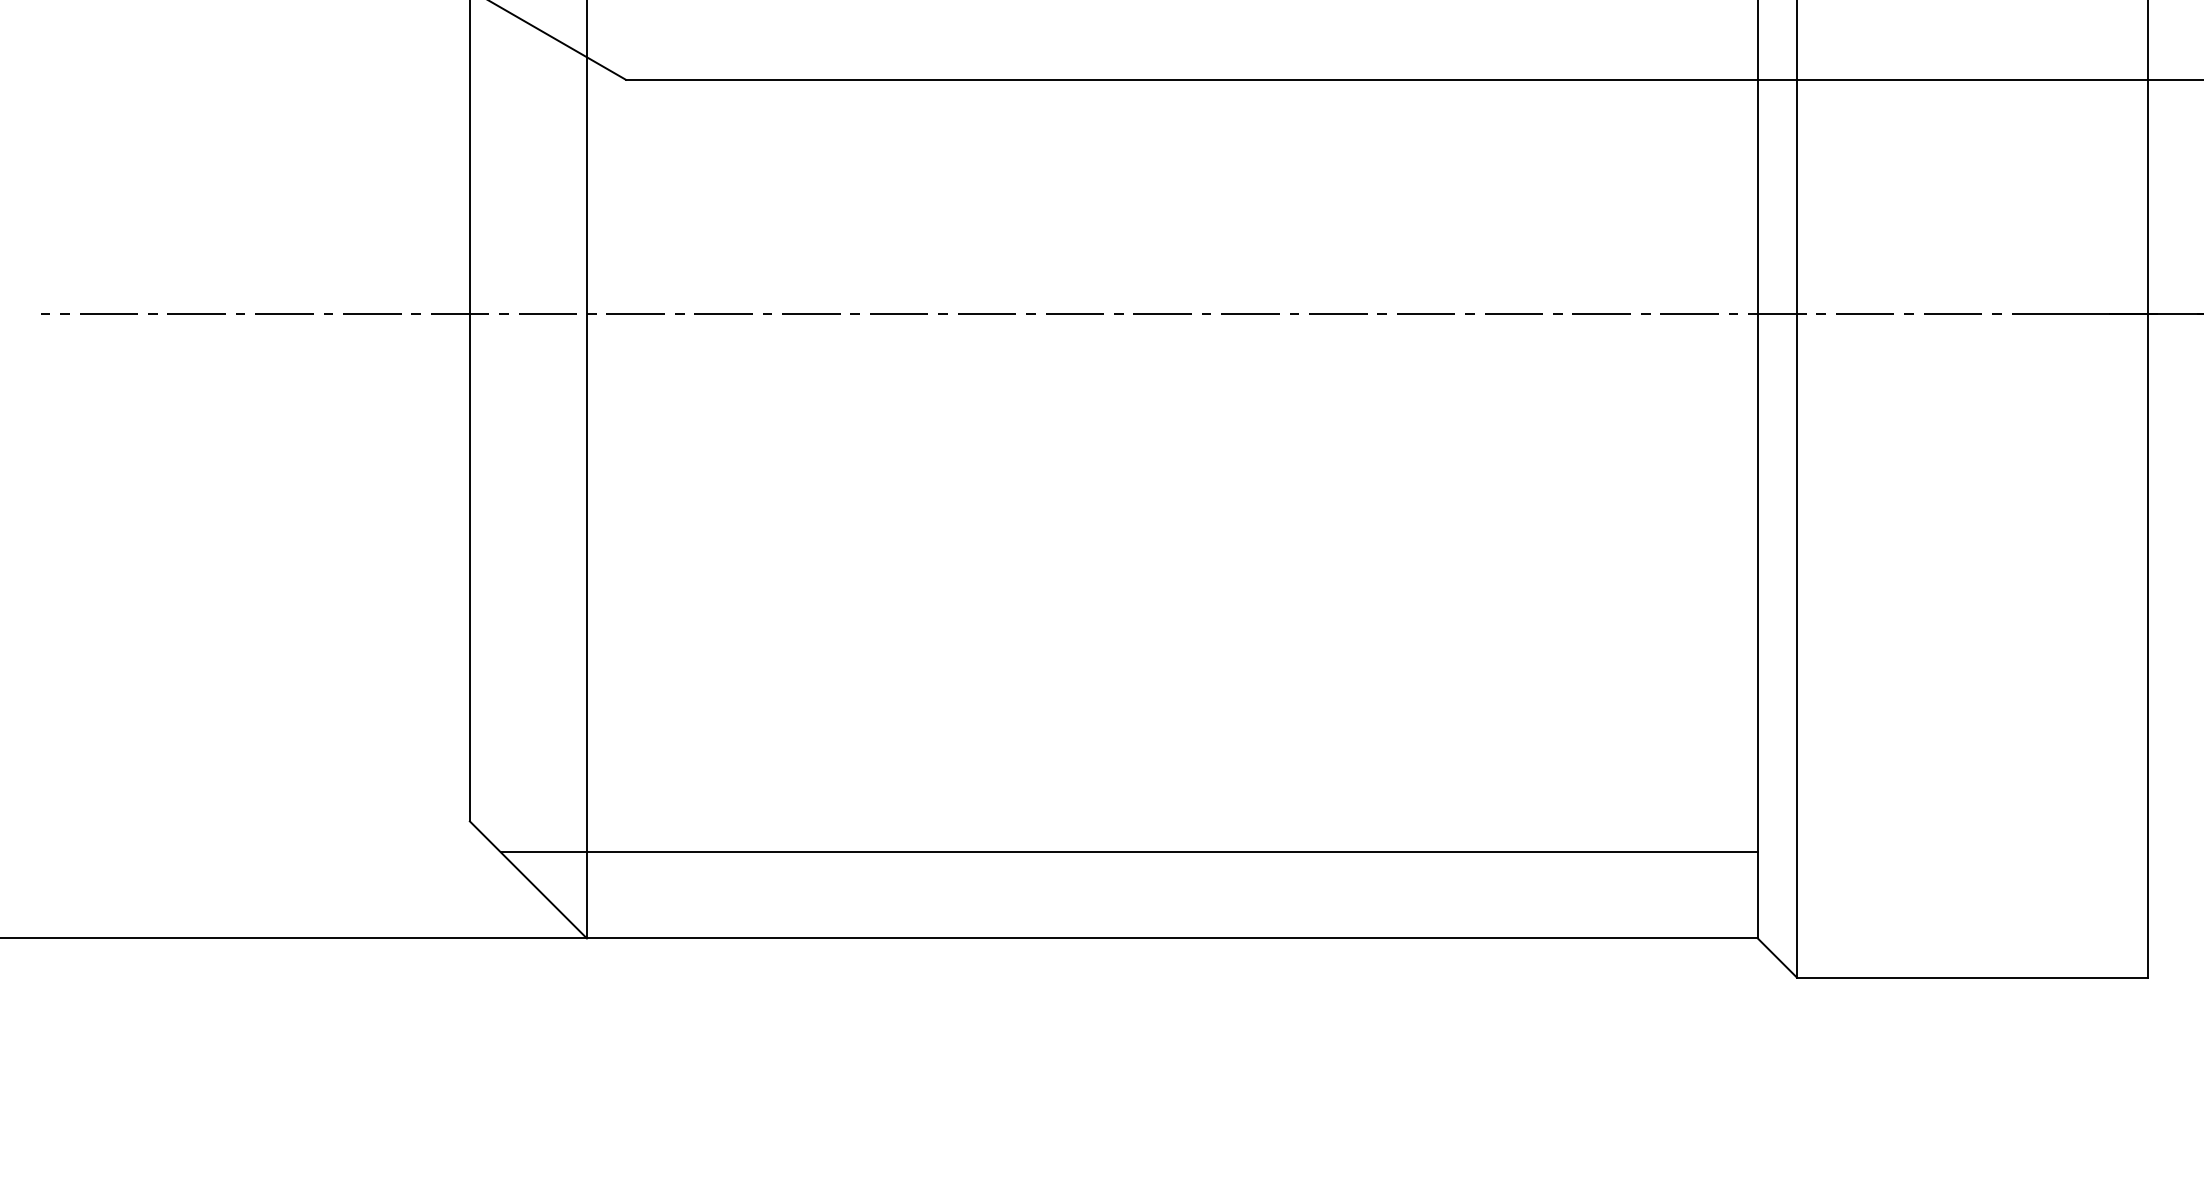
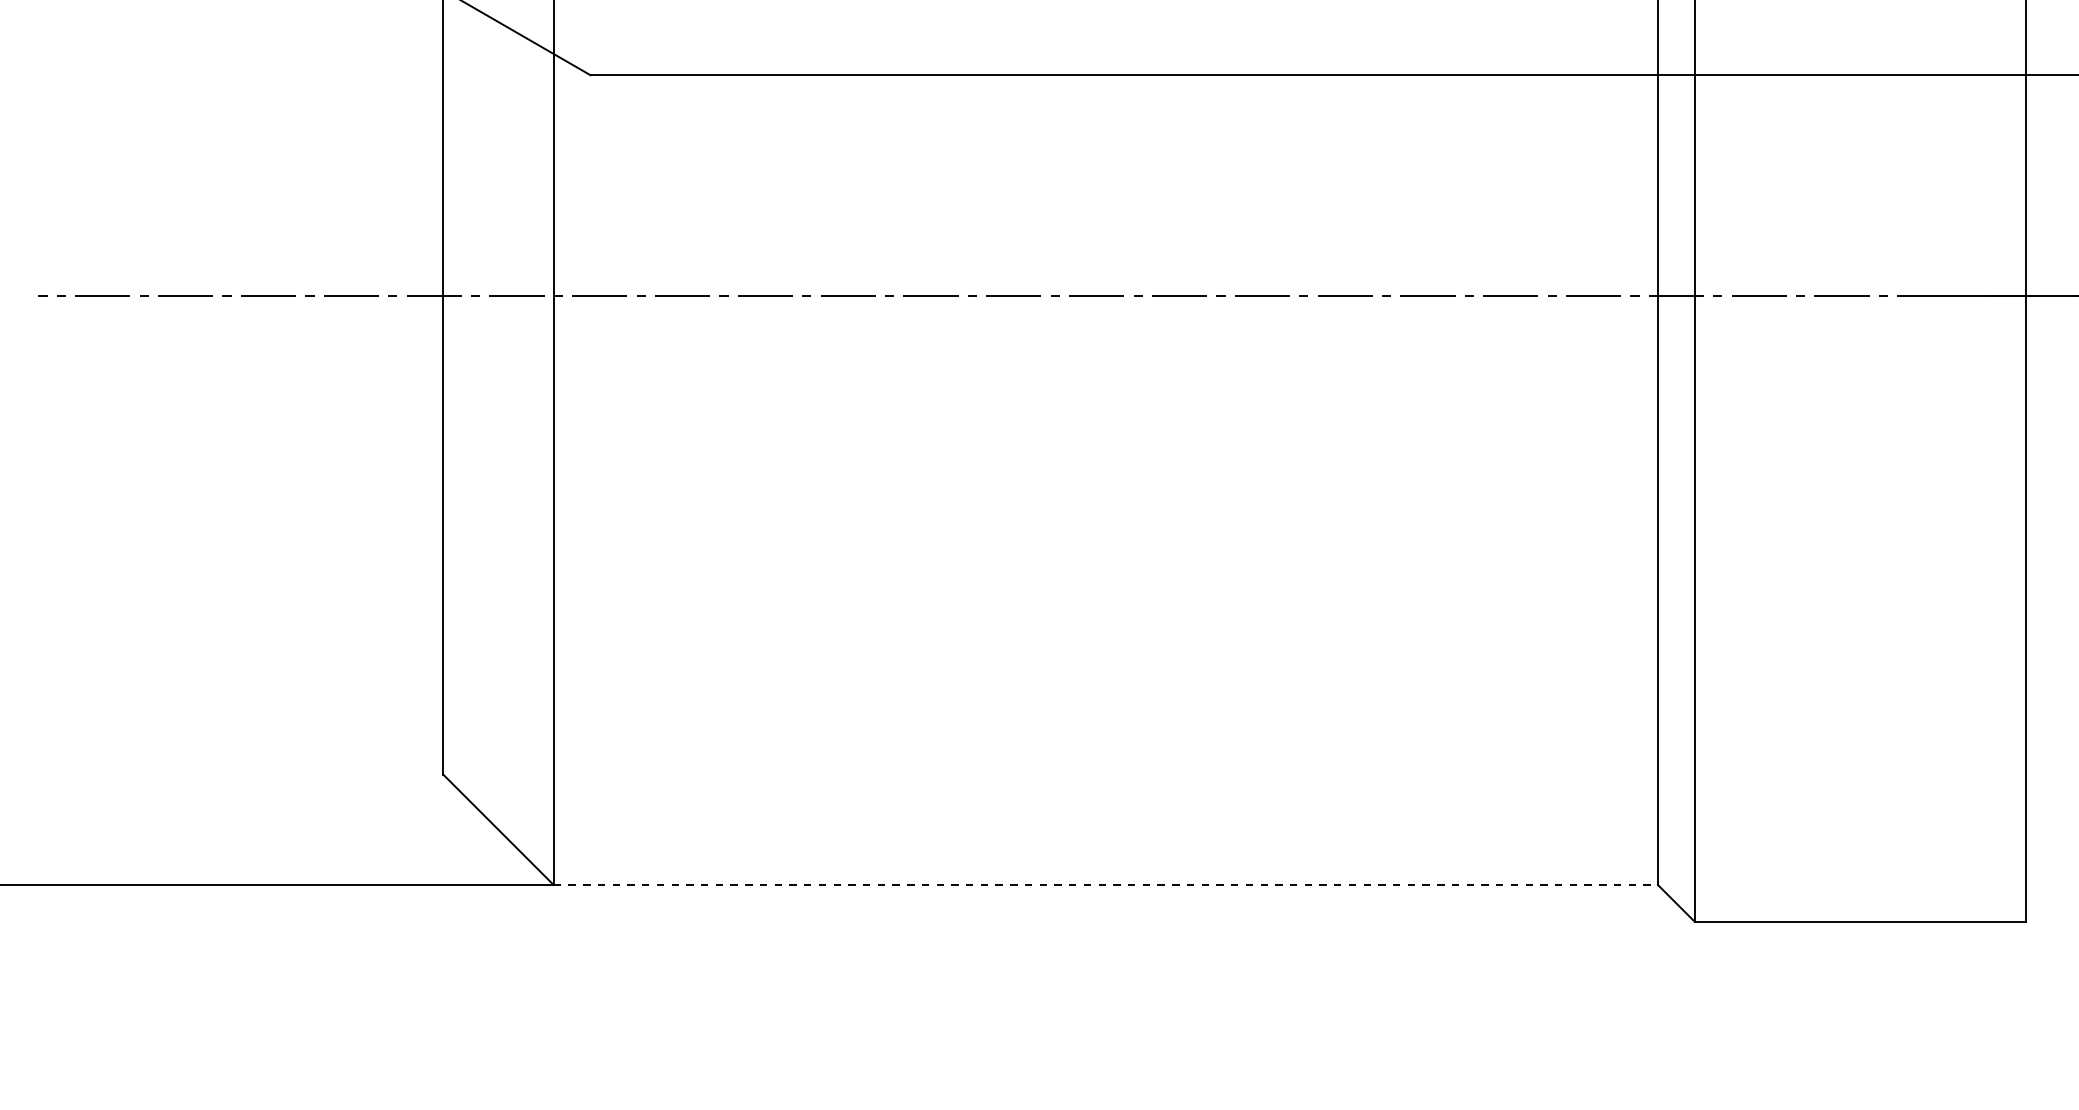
line: (1129, 851) -> (1065, 803), removed
line: (1173, 938) -> (1106, 885), solid -> dashed

